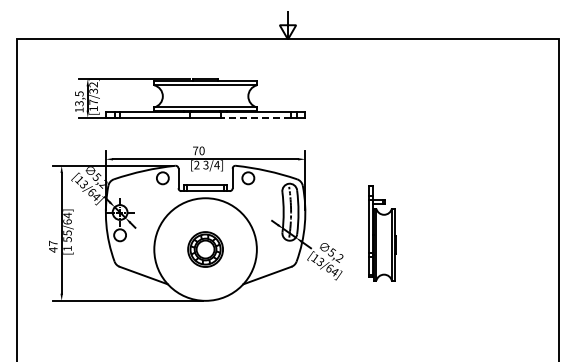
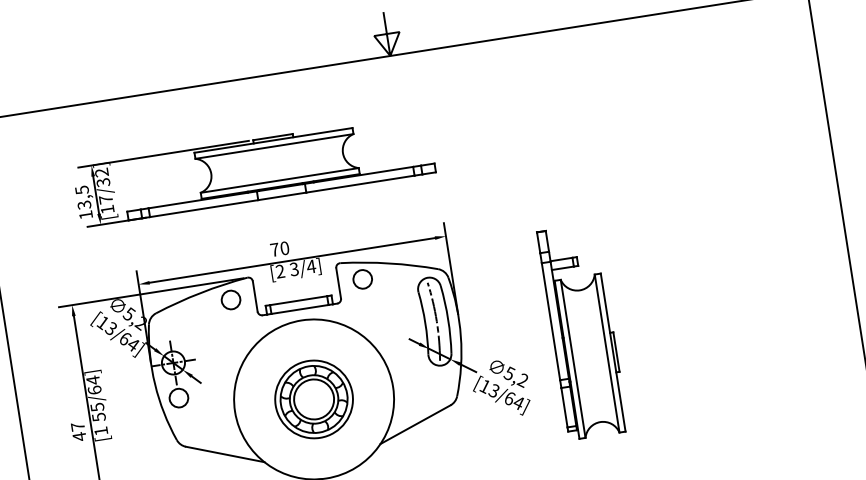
line: (255, 117) -> (359, 183), dashed -> solid
part: (382, 233) -> (582, 332), size x1.43
part: (205, 249) -> (313, 399), size x1.43

